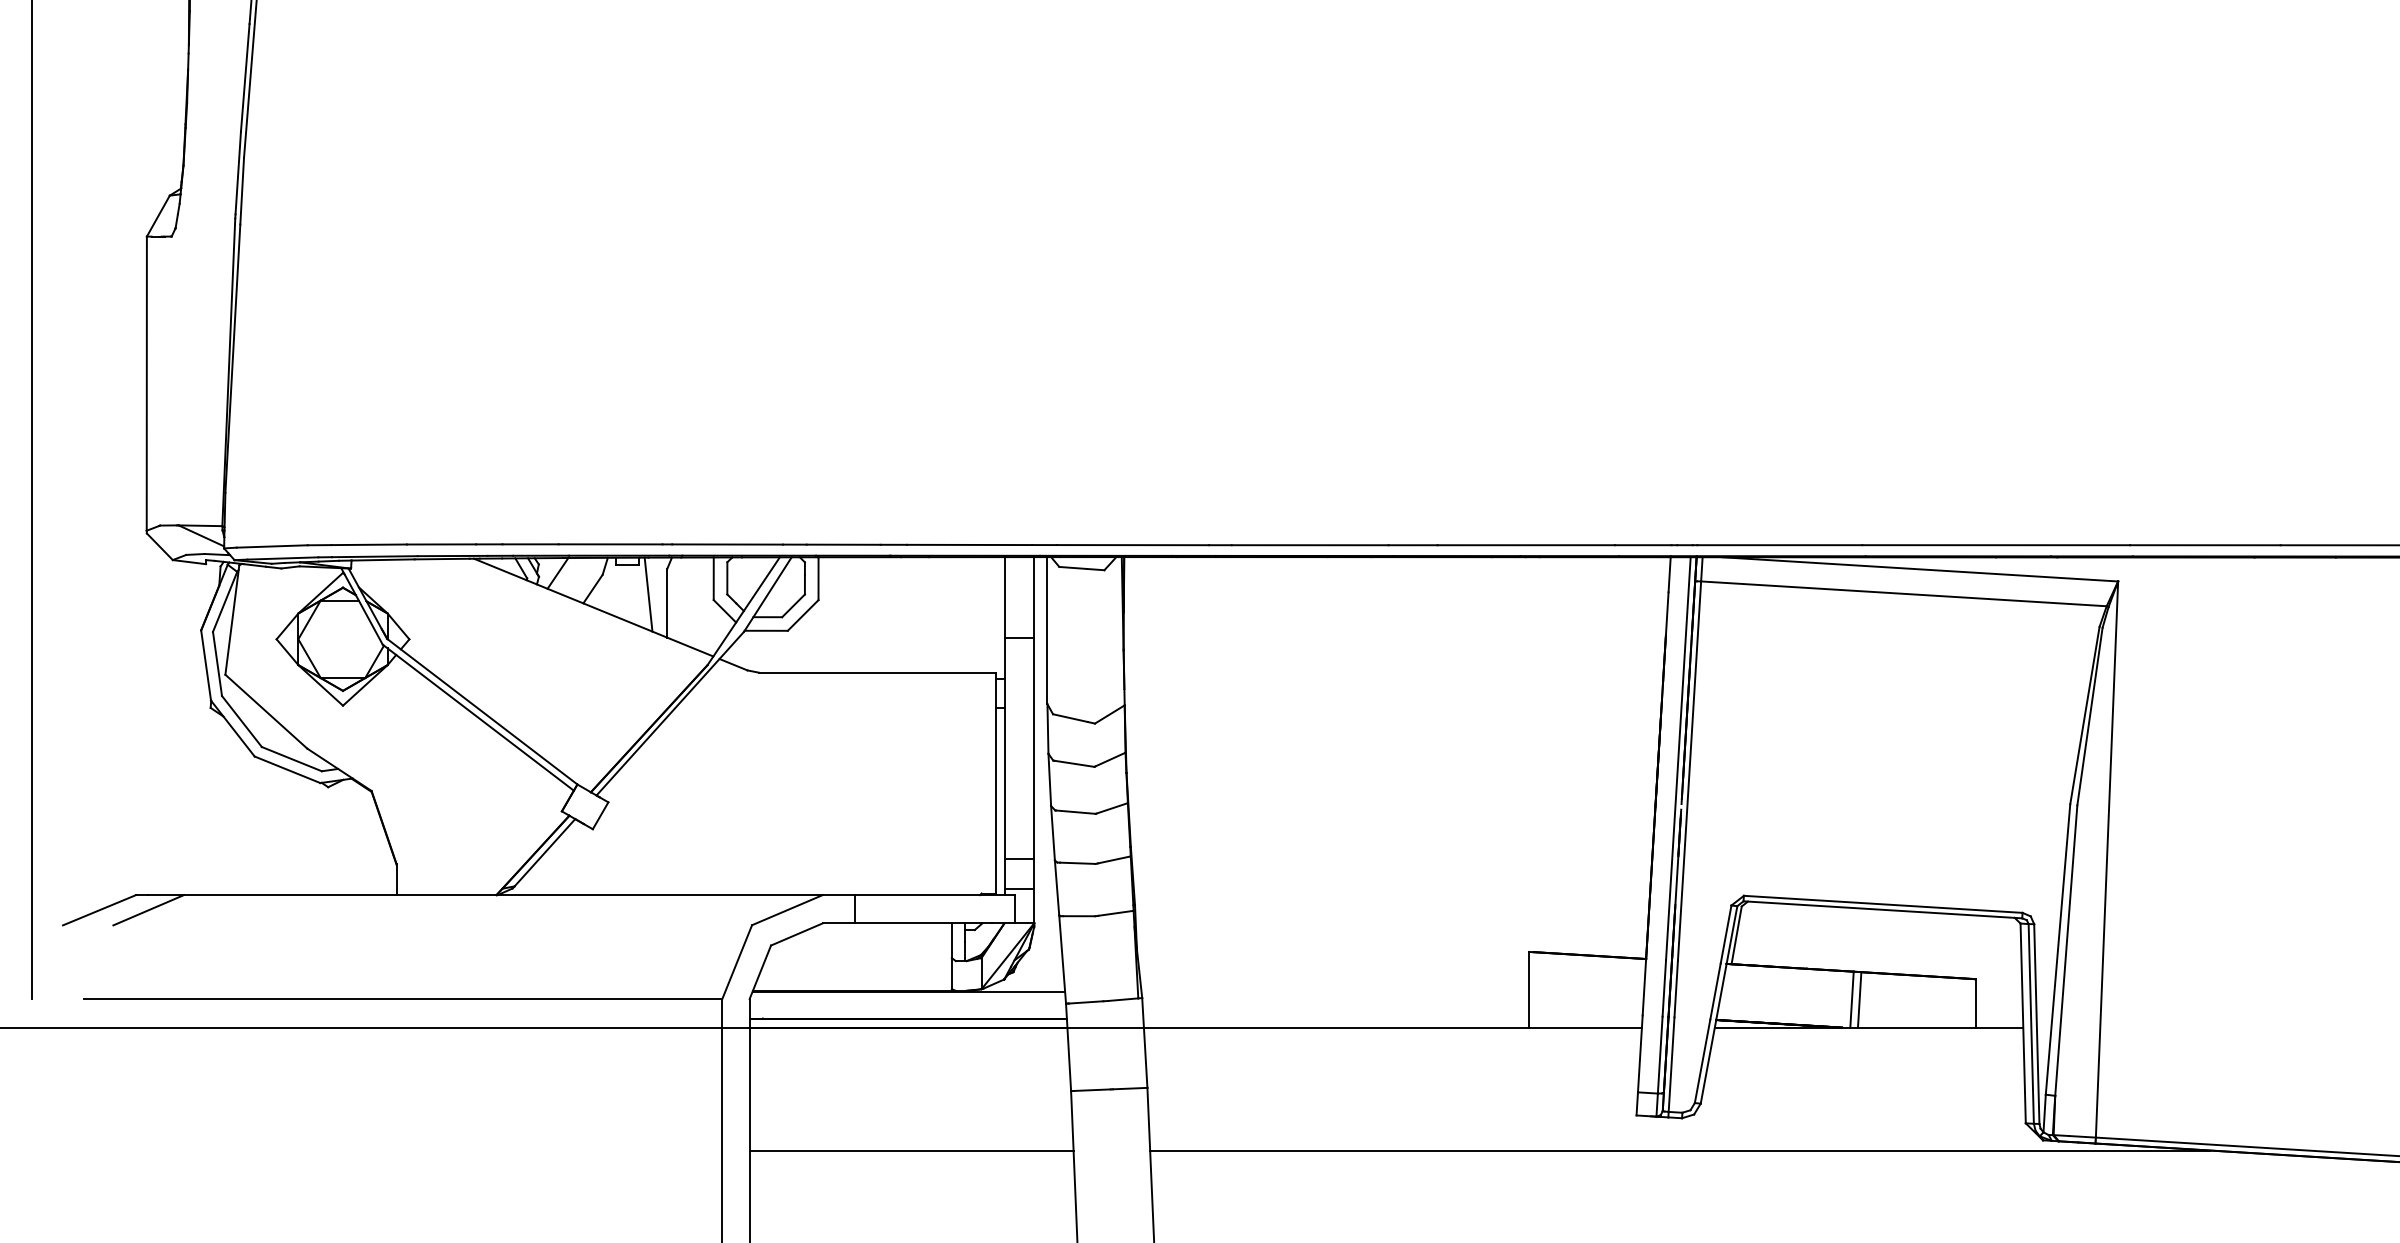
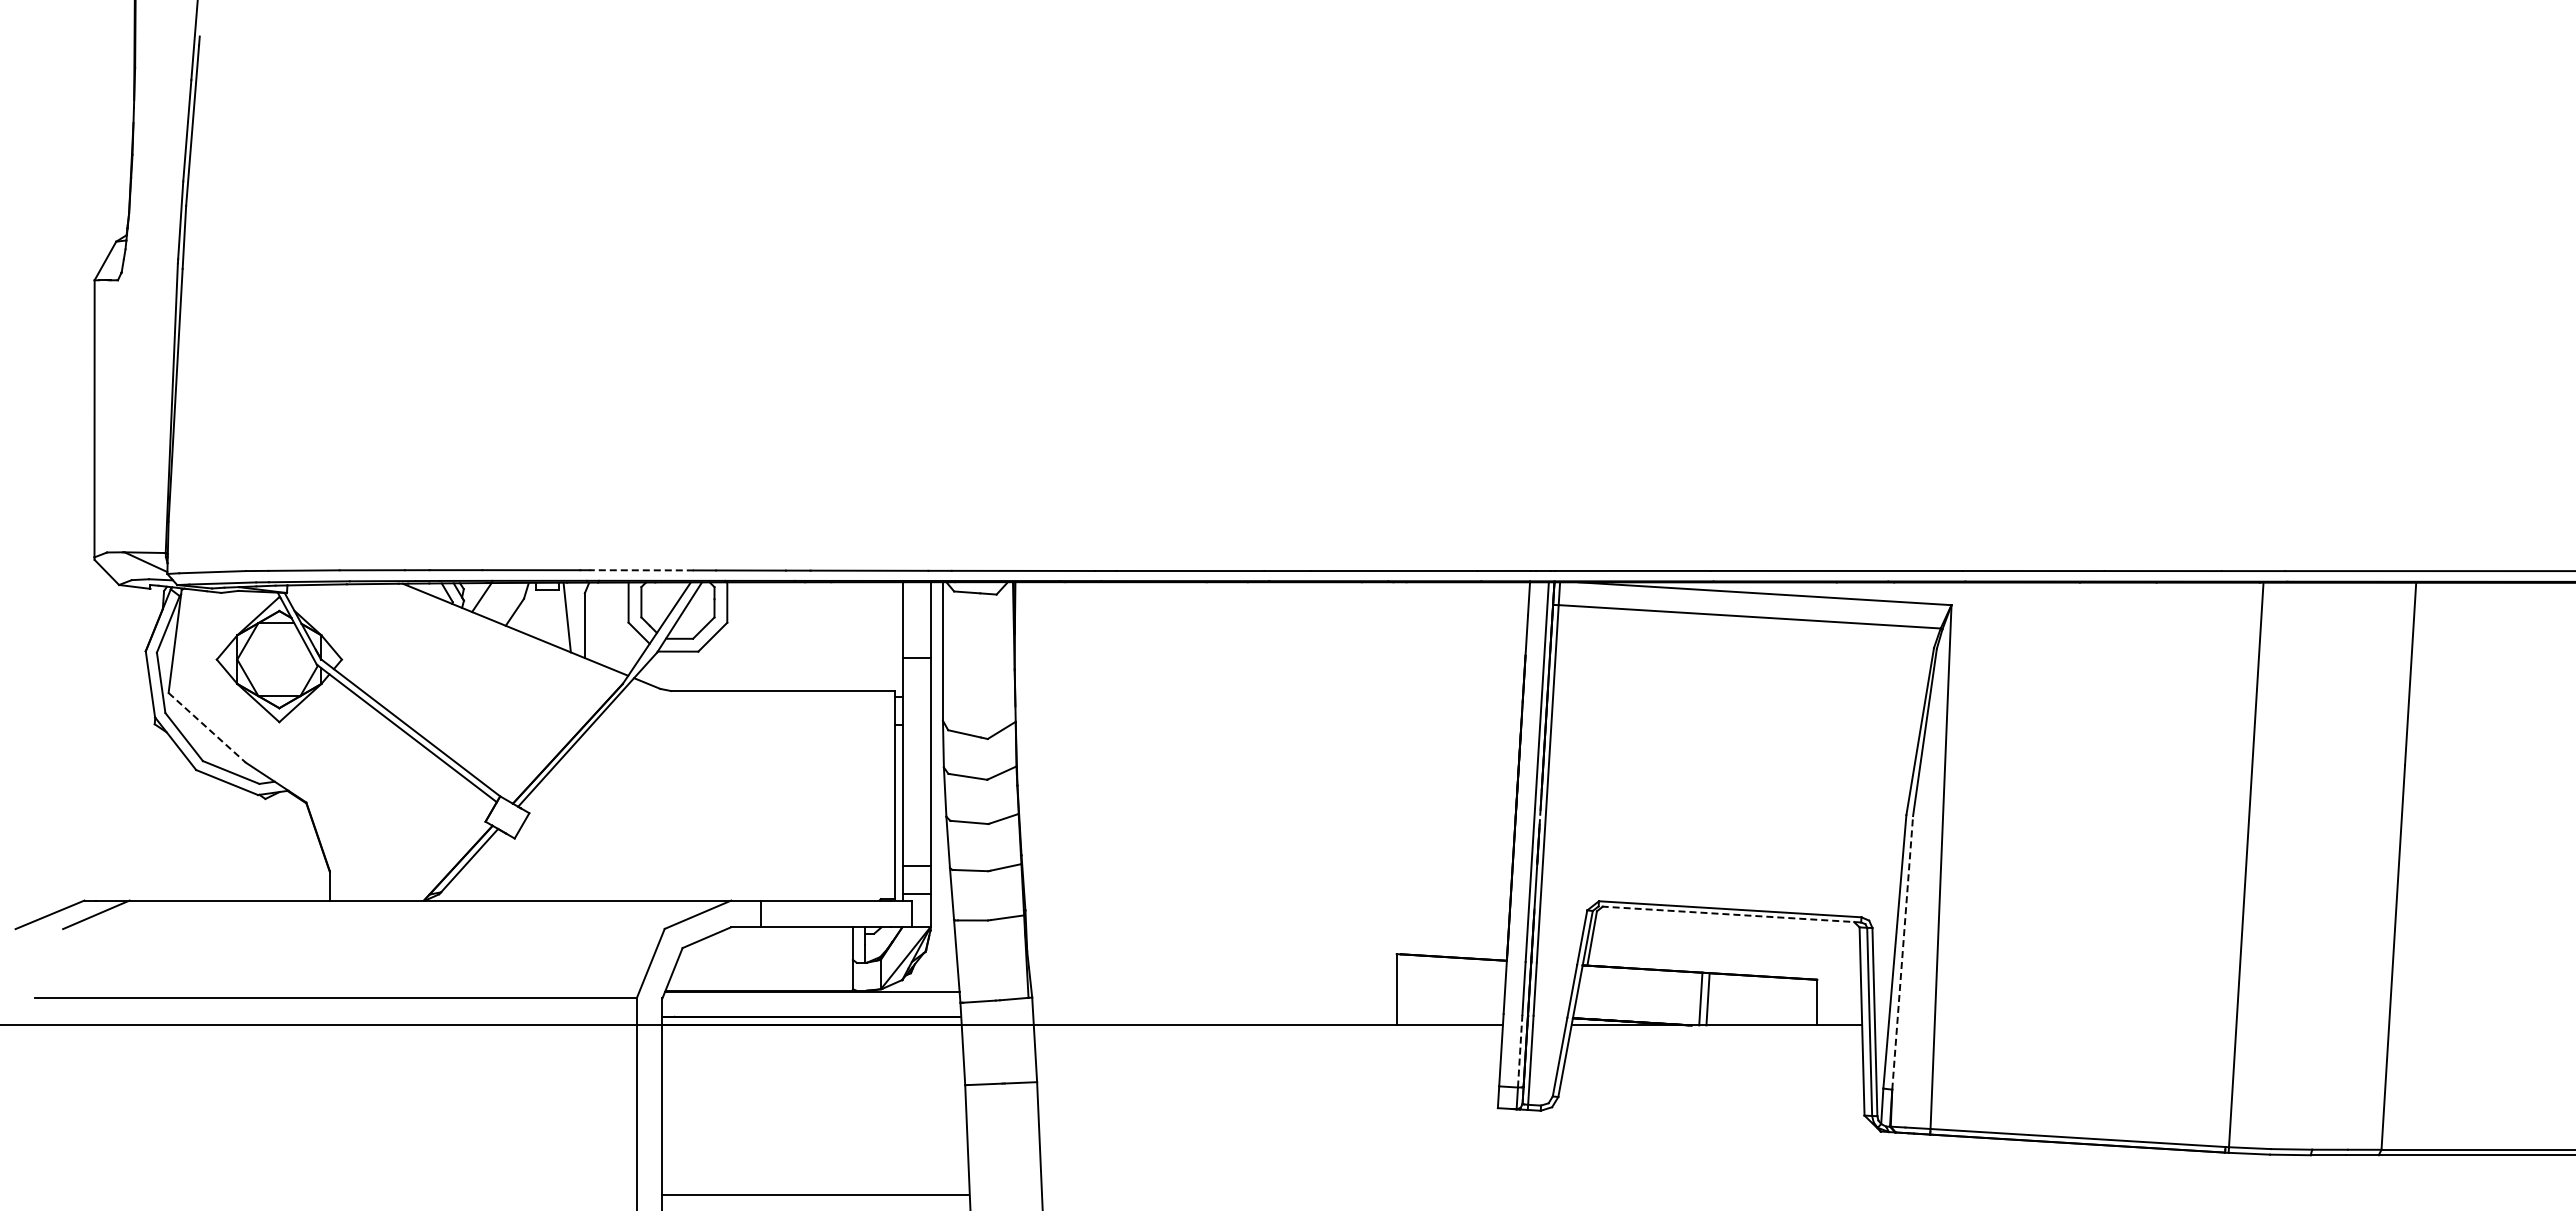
line: (727, 544) -> (641, 570), solid -> dashed
line: (266, 711) -> (207, 727), solid -> dashed
line: (1882, 909) -> (1729, 914), solid -> dashed
line: (2066, 950) -> (1902, 952), solid -> dashed
line: (1660, 1054) -> (1520, 1050), solid -> dashed
line: (911, 1150) -> (814, 1195), moved
line: (1679, 1150) -> (1538, 1141), removed

